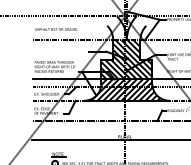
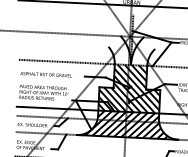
text: (56, 29) -> (46, 74), moved

